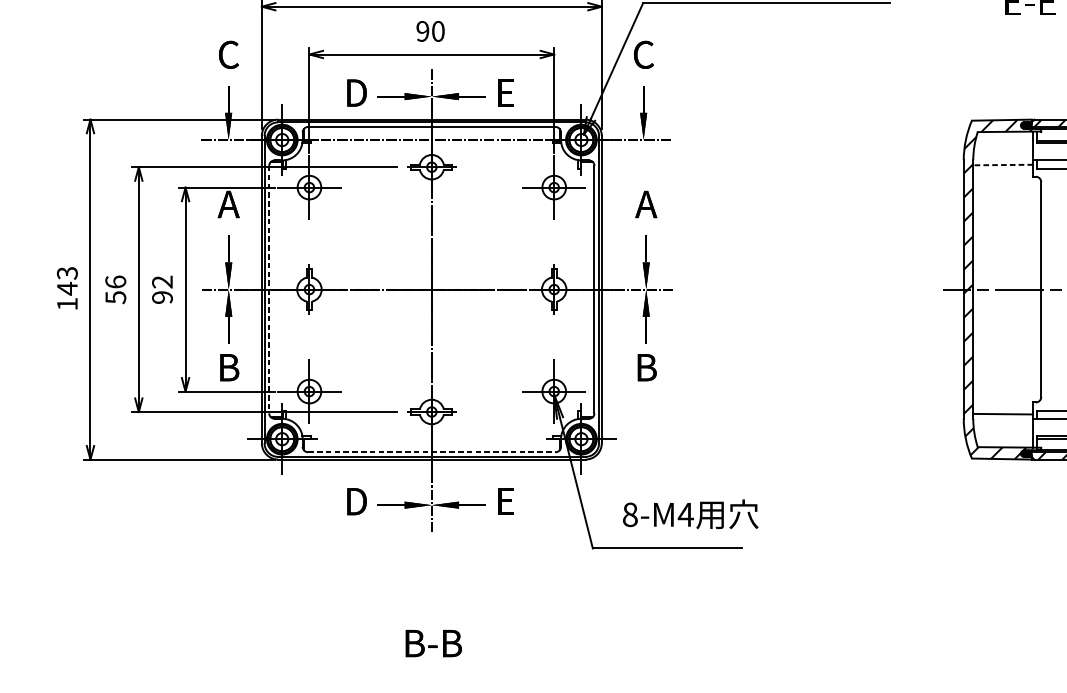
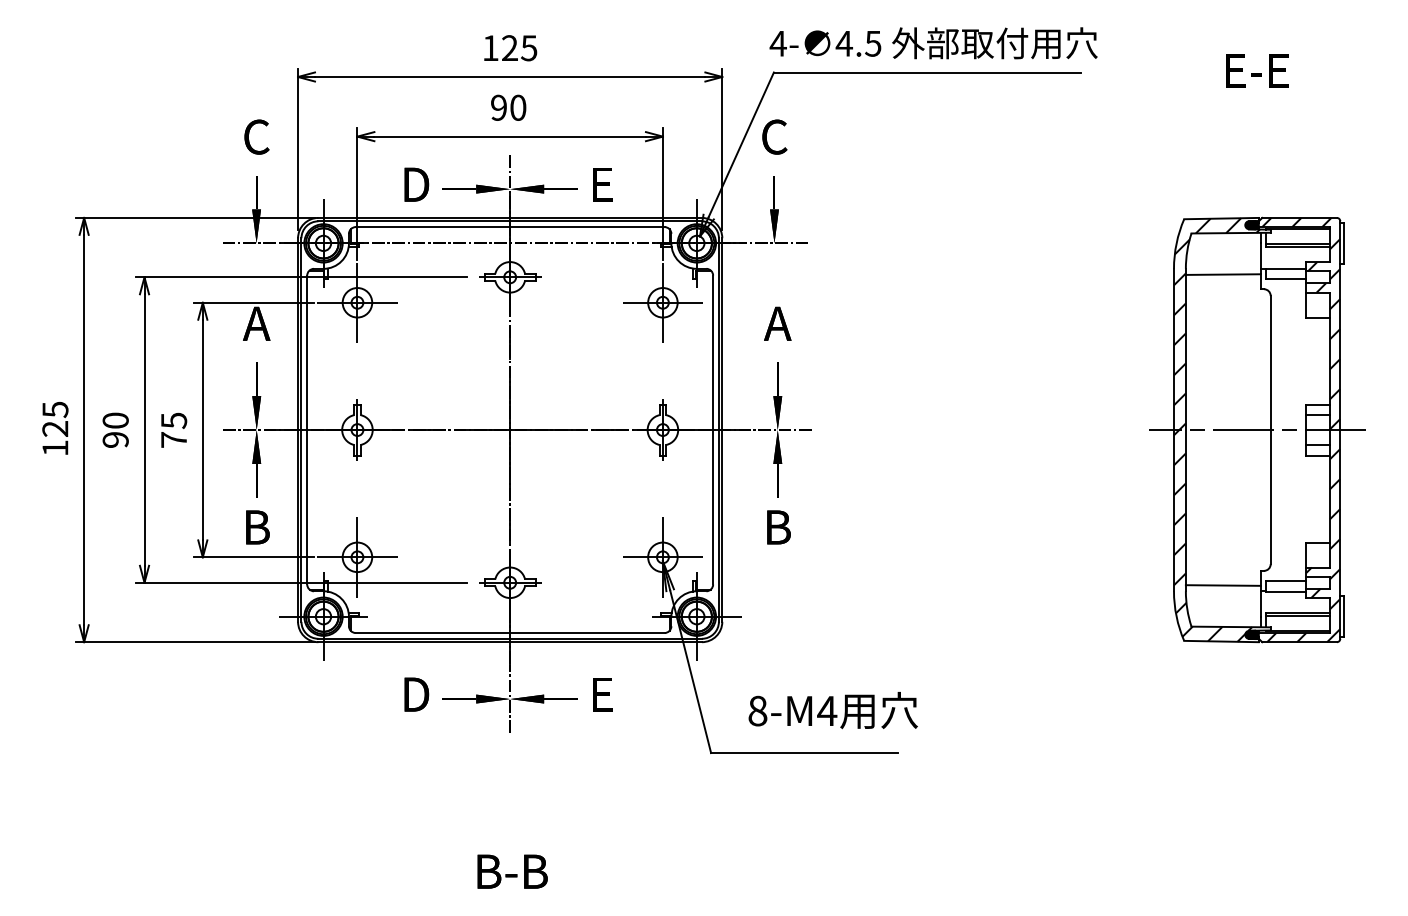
line: (1002, 164) -> (1222, 274), dashed -> solid
text: (67, 281) -> (55, 419), 143 -> 125
text: (115, 289) -> (115, 430), 56 -> 90
text: (162, 289) -> (174, 429), 92 -> 75
line: (269, 289) -> (307, 430), dashed -> solid
line: (432, 452) -> (510, 633), dashed -> solid

